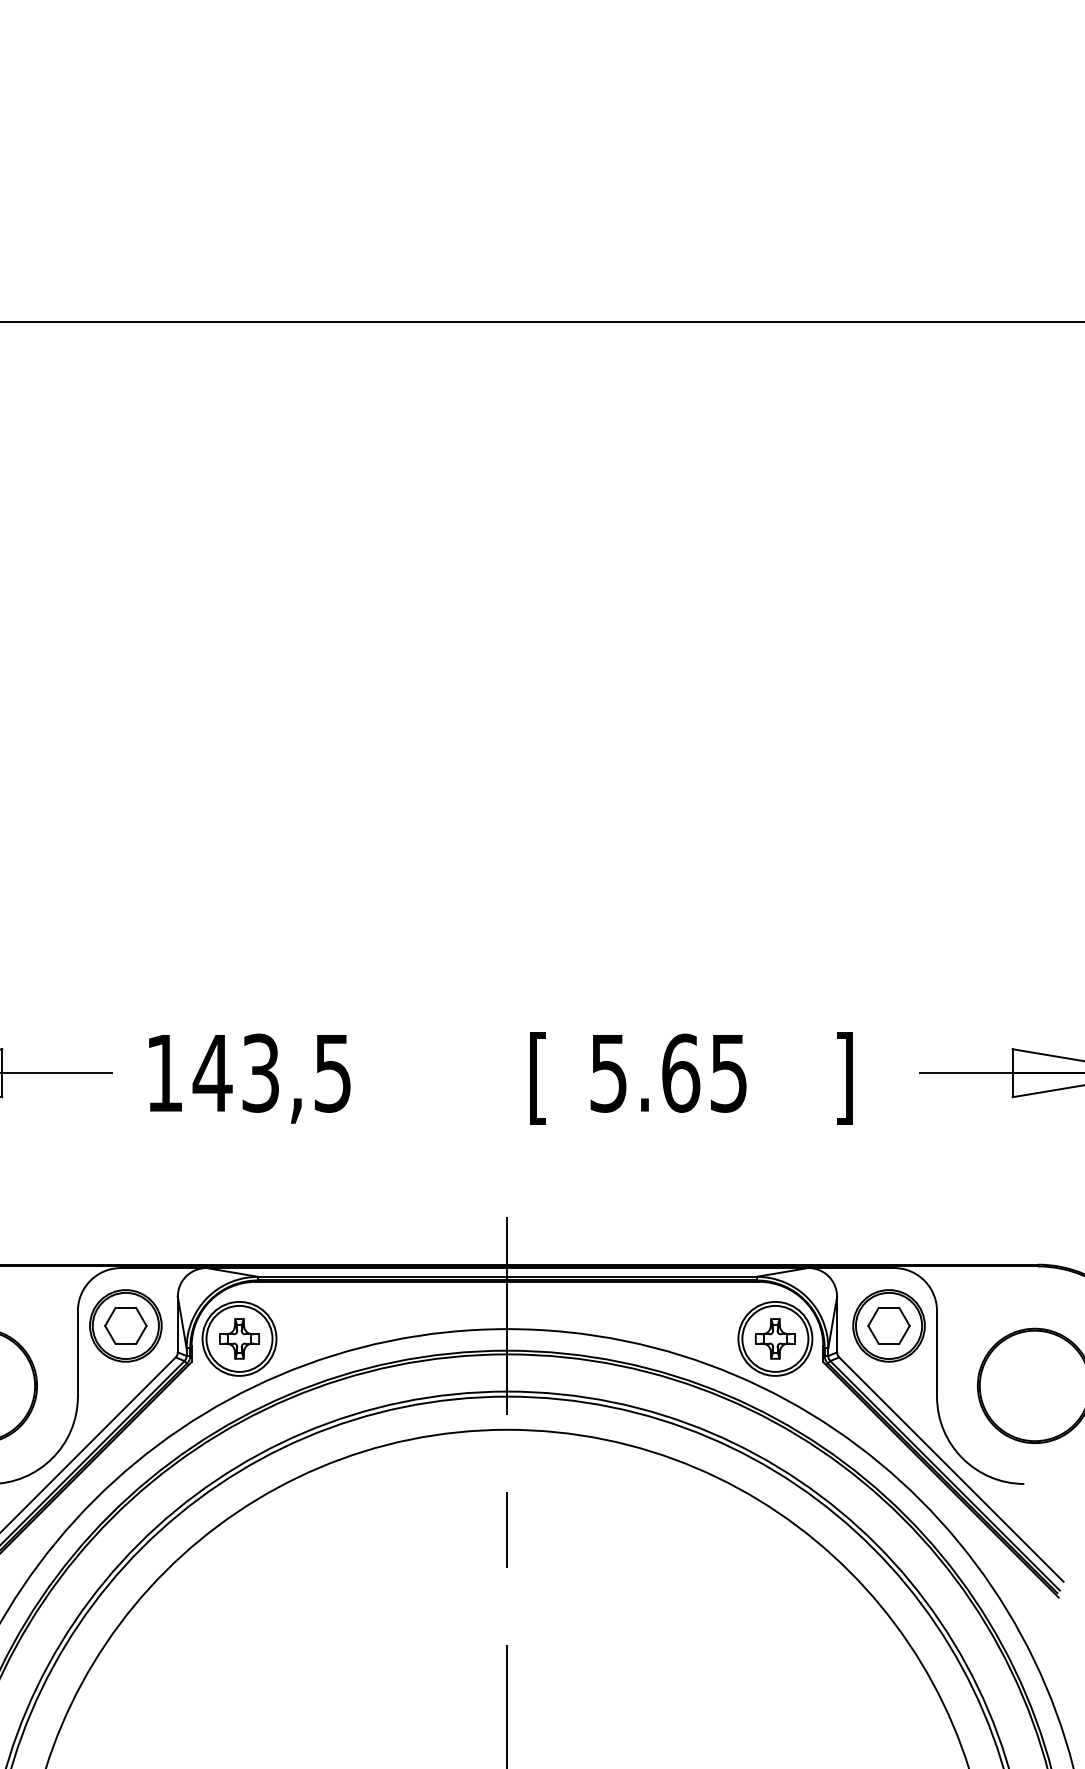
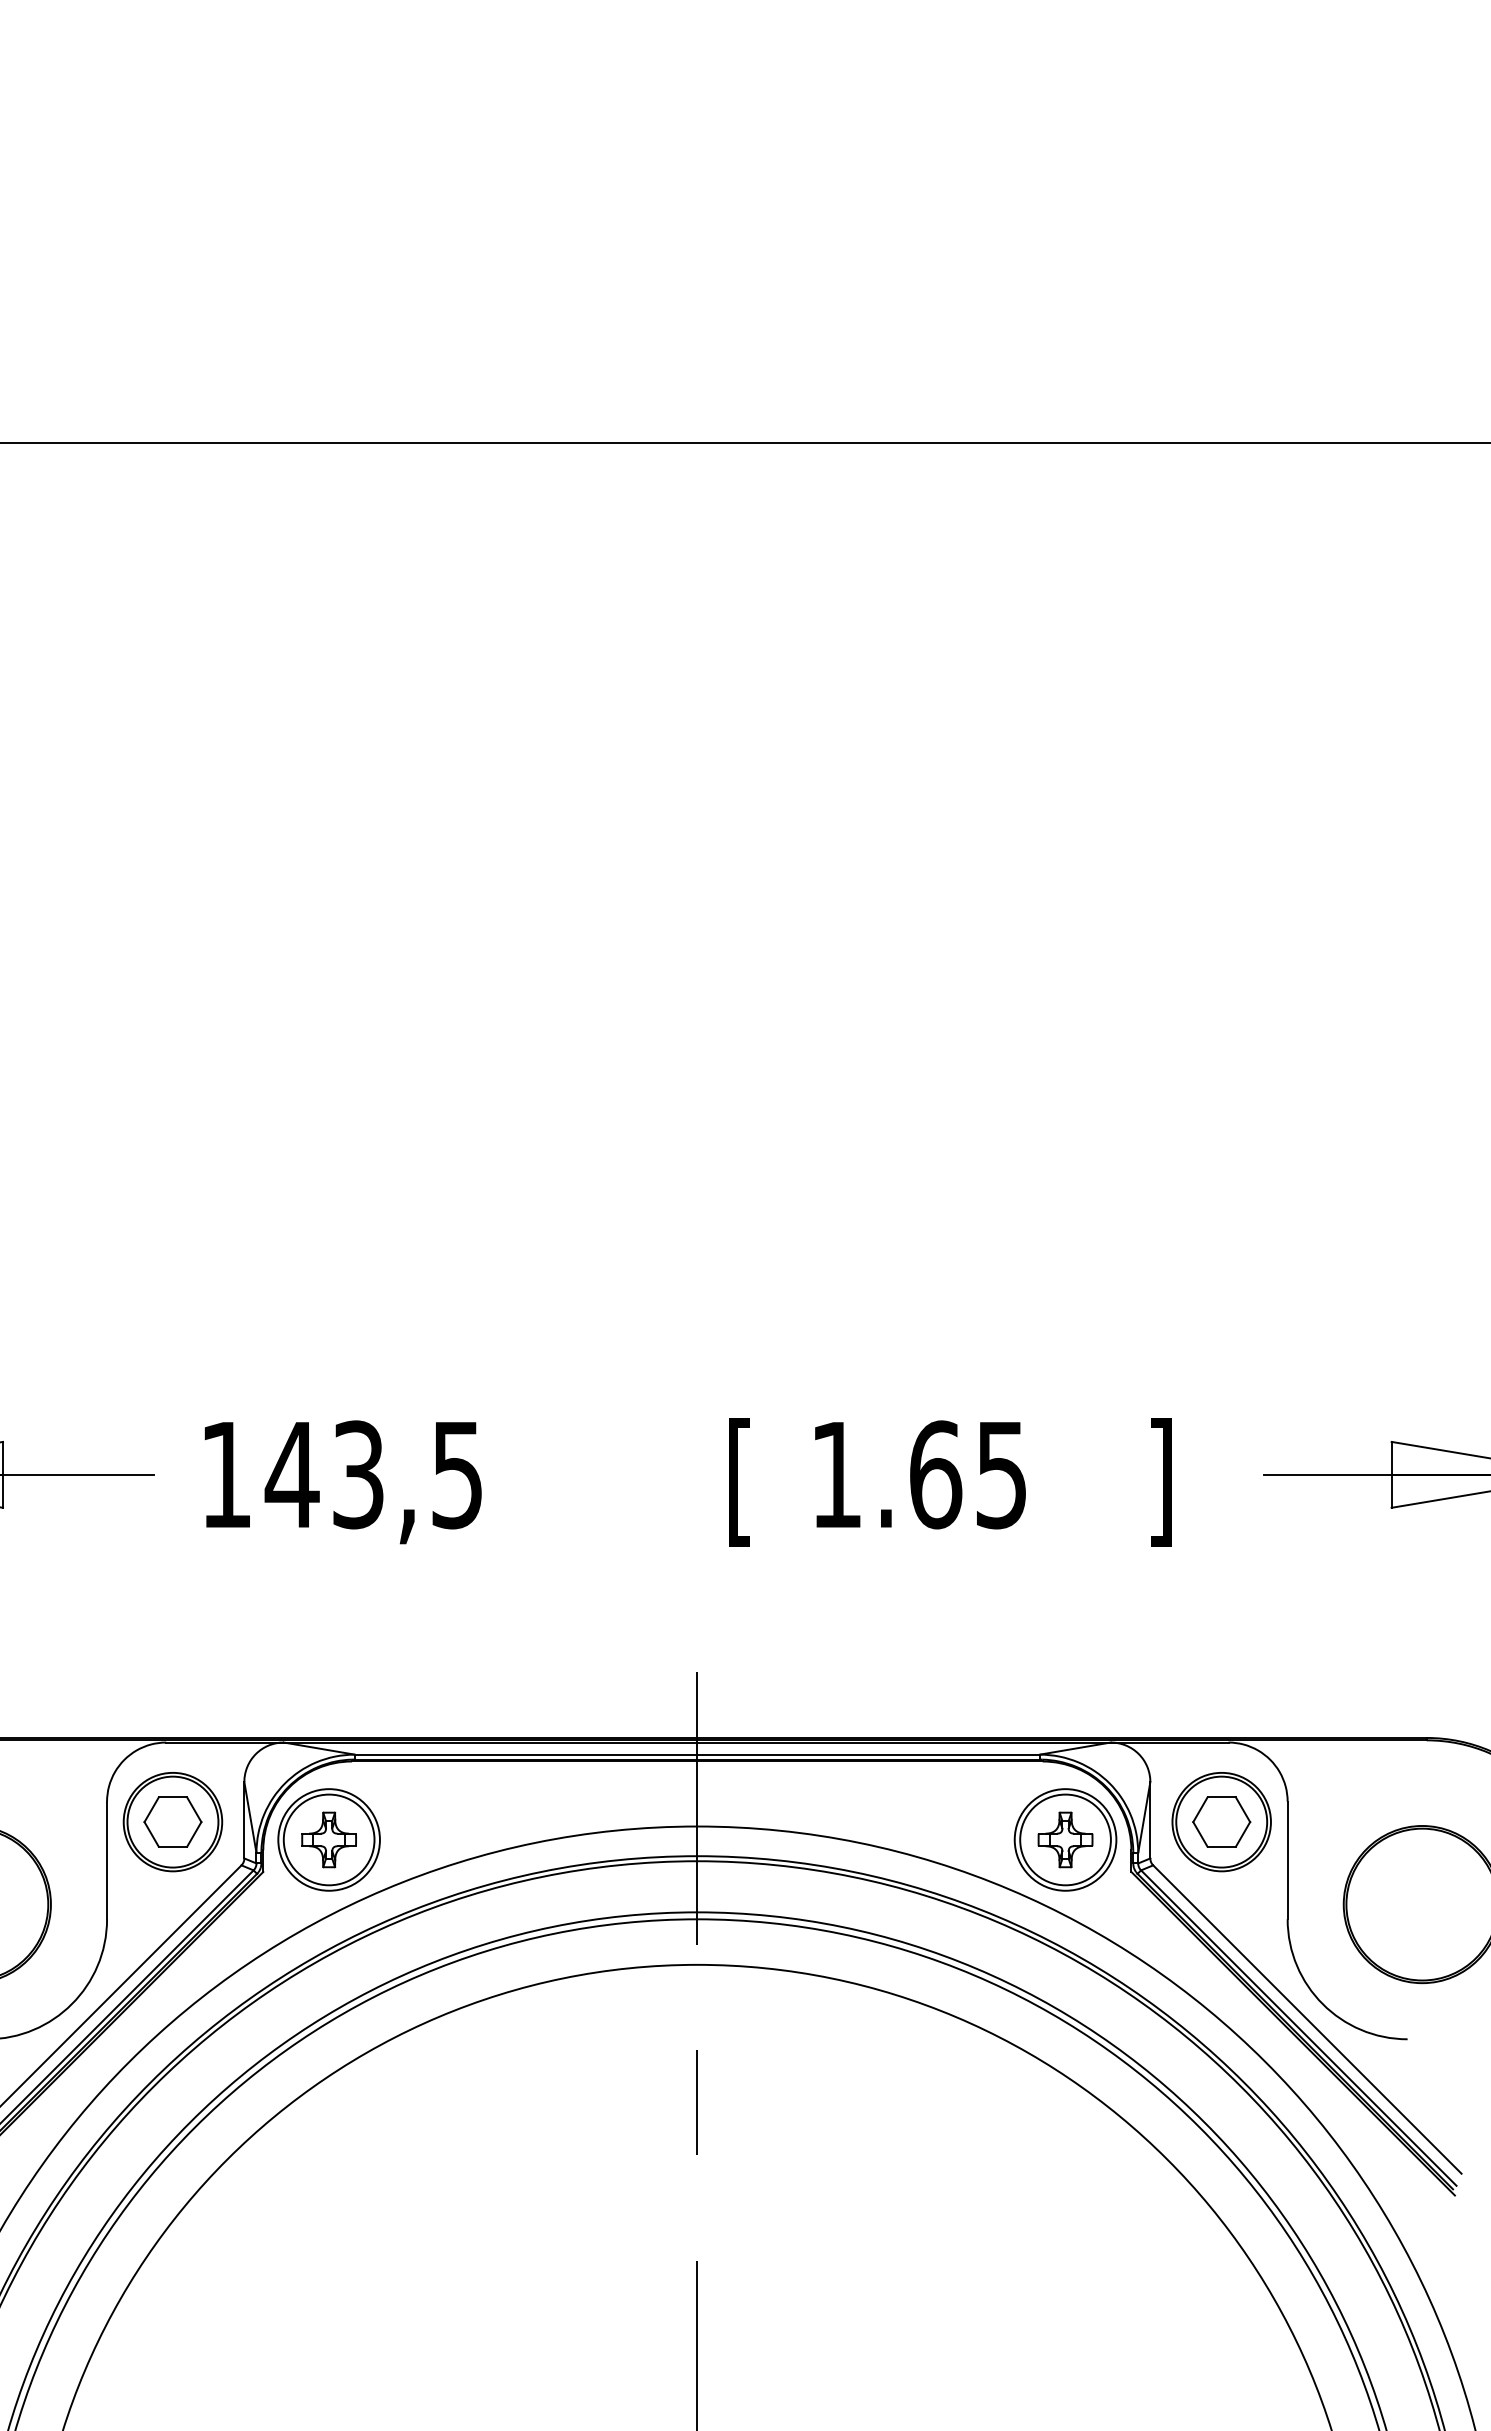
text: (607, 1073) -> (835, 1475), 5.65 -> 1.65

